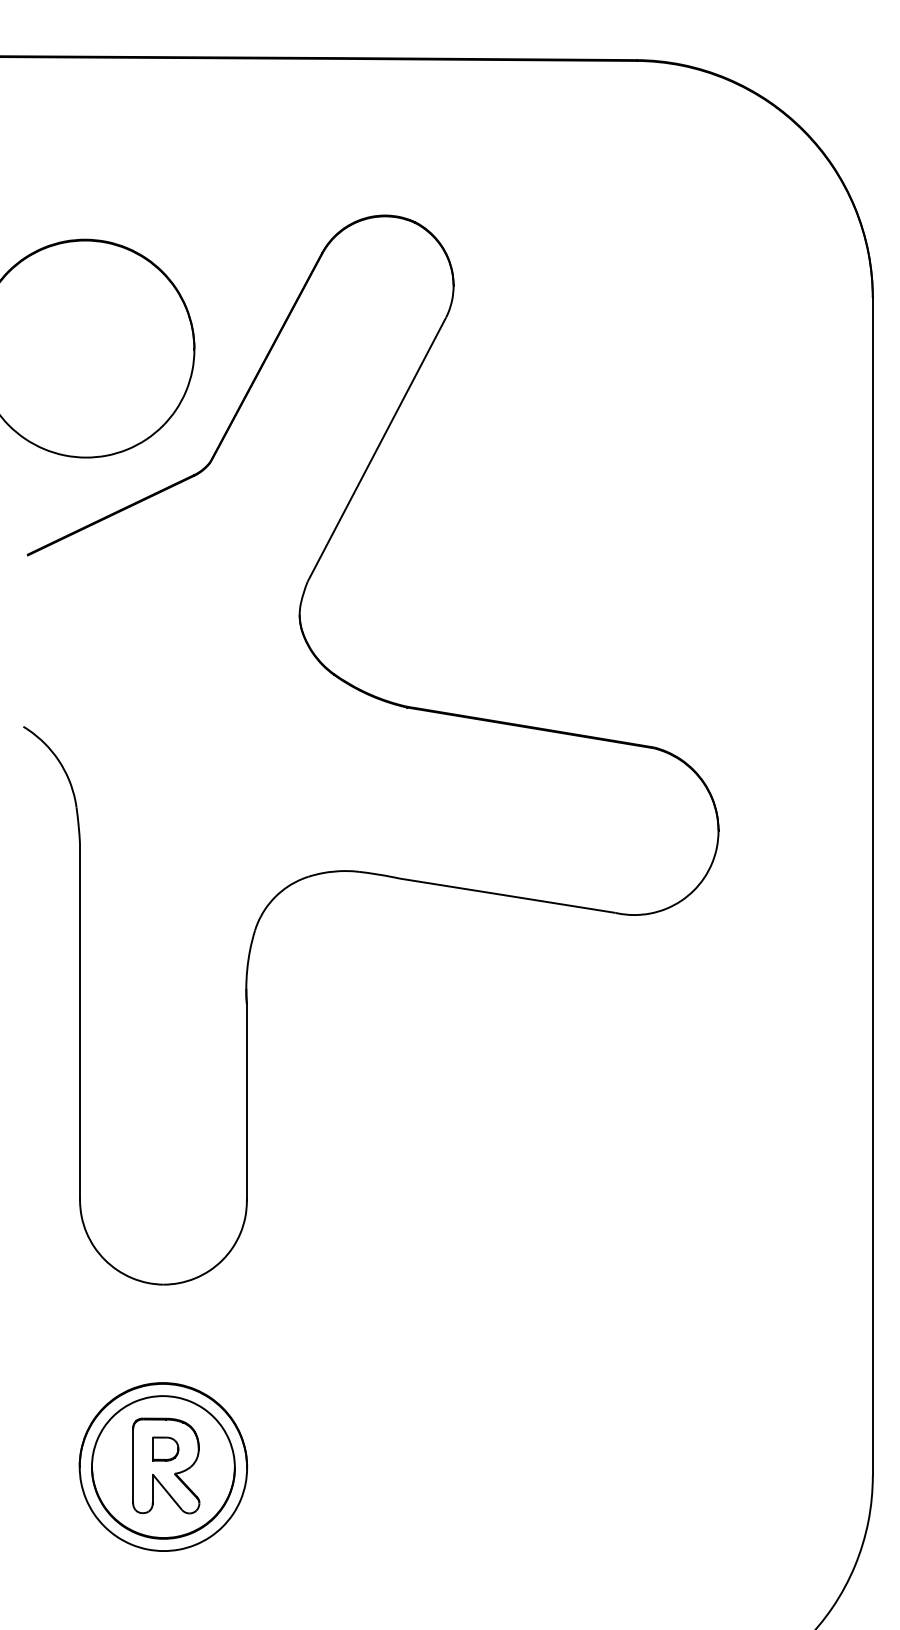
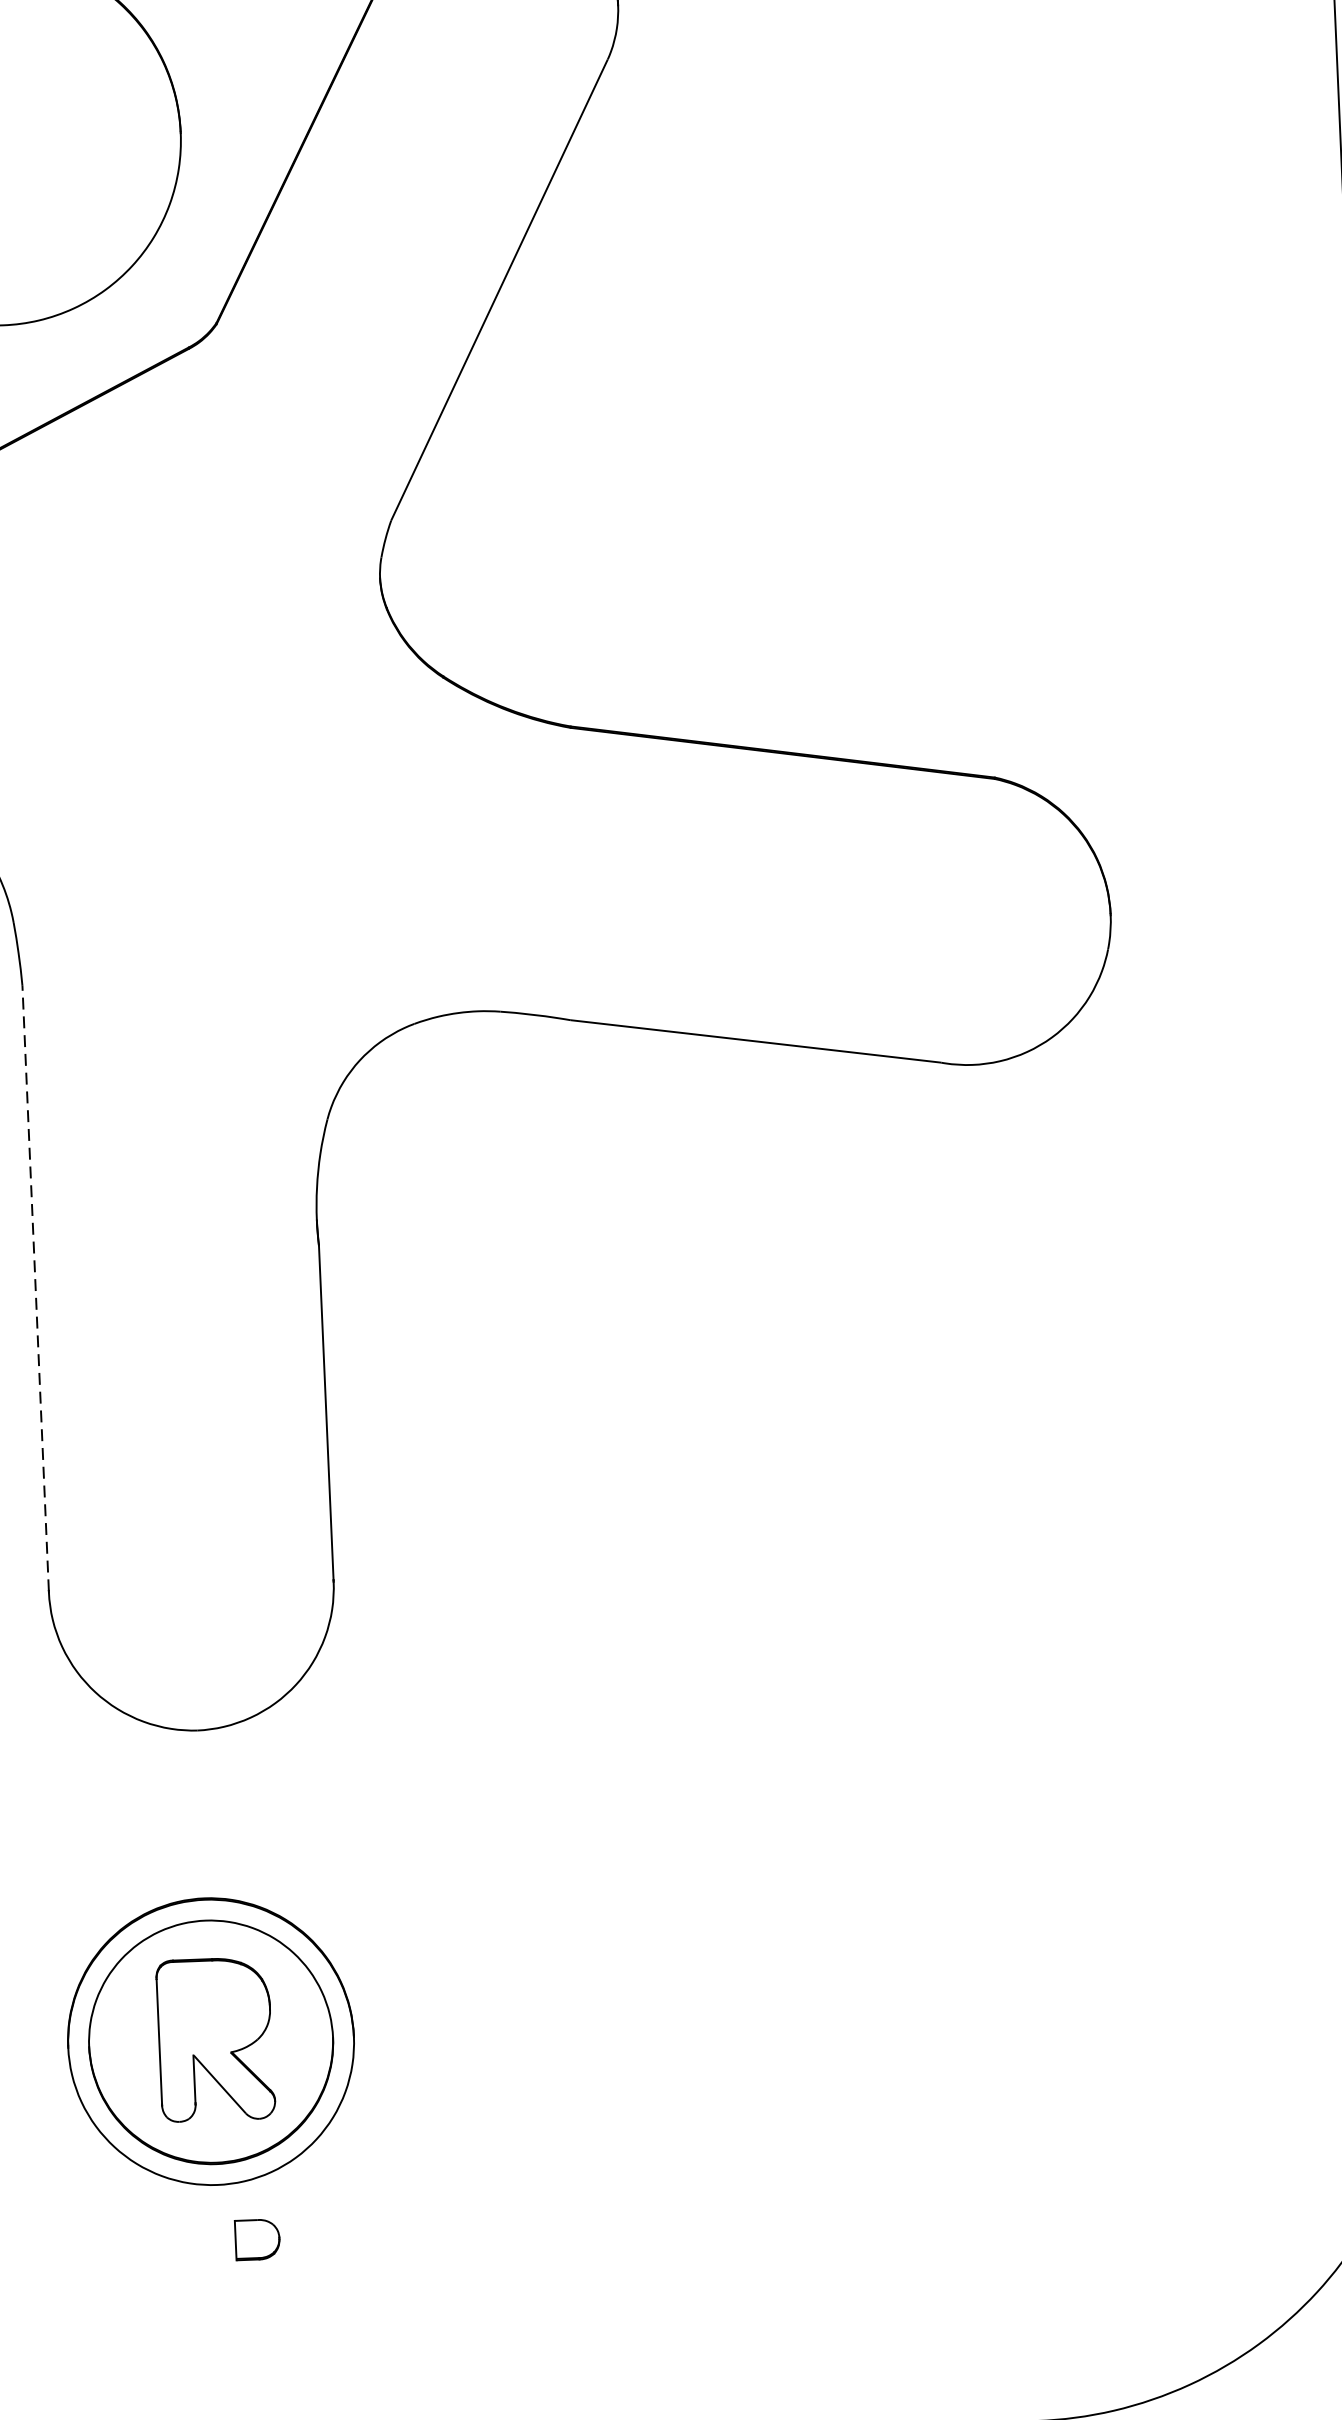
line: (80, 1021) -> (36, 1287), solid -> dashed
part: (165, 1448) -> (257, 2238), moved

